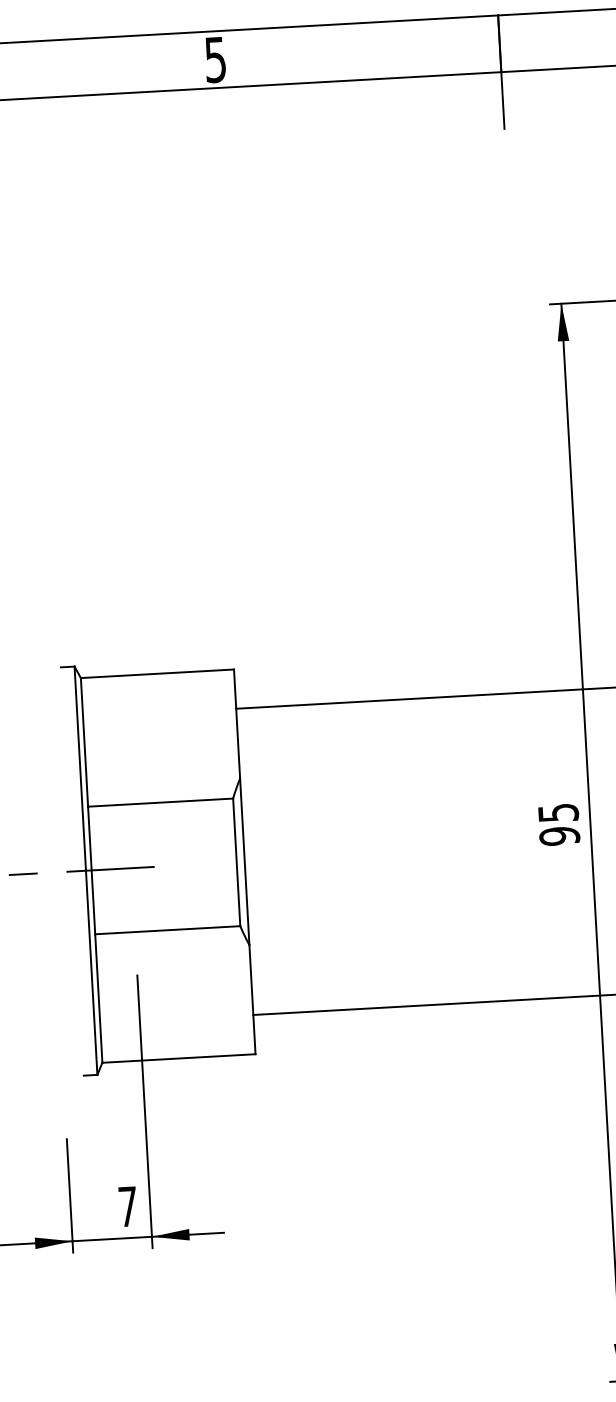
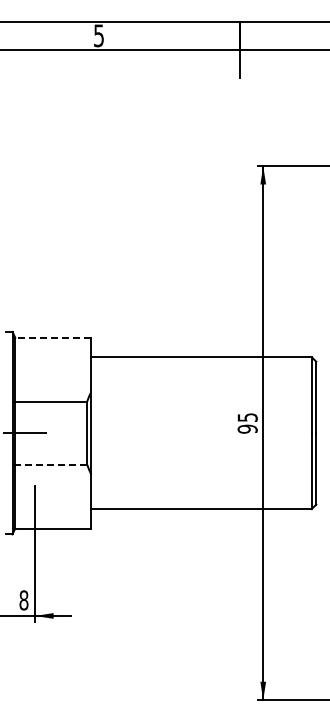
line: (157, 673) -> (53, 337), solid -> dashed
line: (168, 929) -> (51, 464), solid -> dashed
text: (127, 1206) -> (23, 600), 7 -> 8

